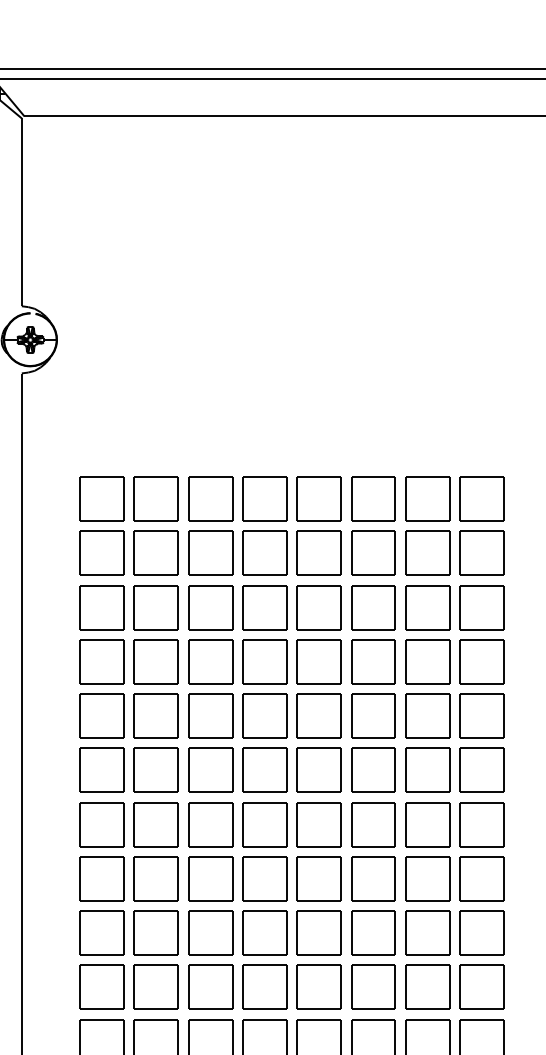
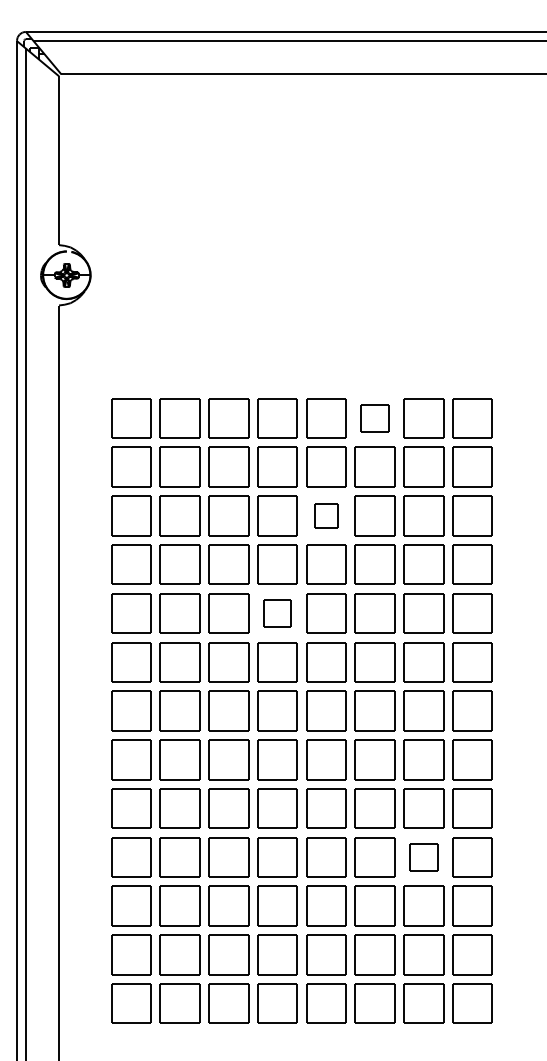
part: (372, 499) -> (374, 418), size x0.7
part: (319, 607) -> (326, 515), size x0.6
part: (264, 716) -> (277, 613), size x0.7
part: (427, 987) -> (423, 857), size x0.7

